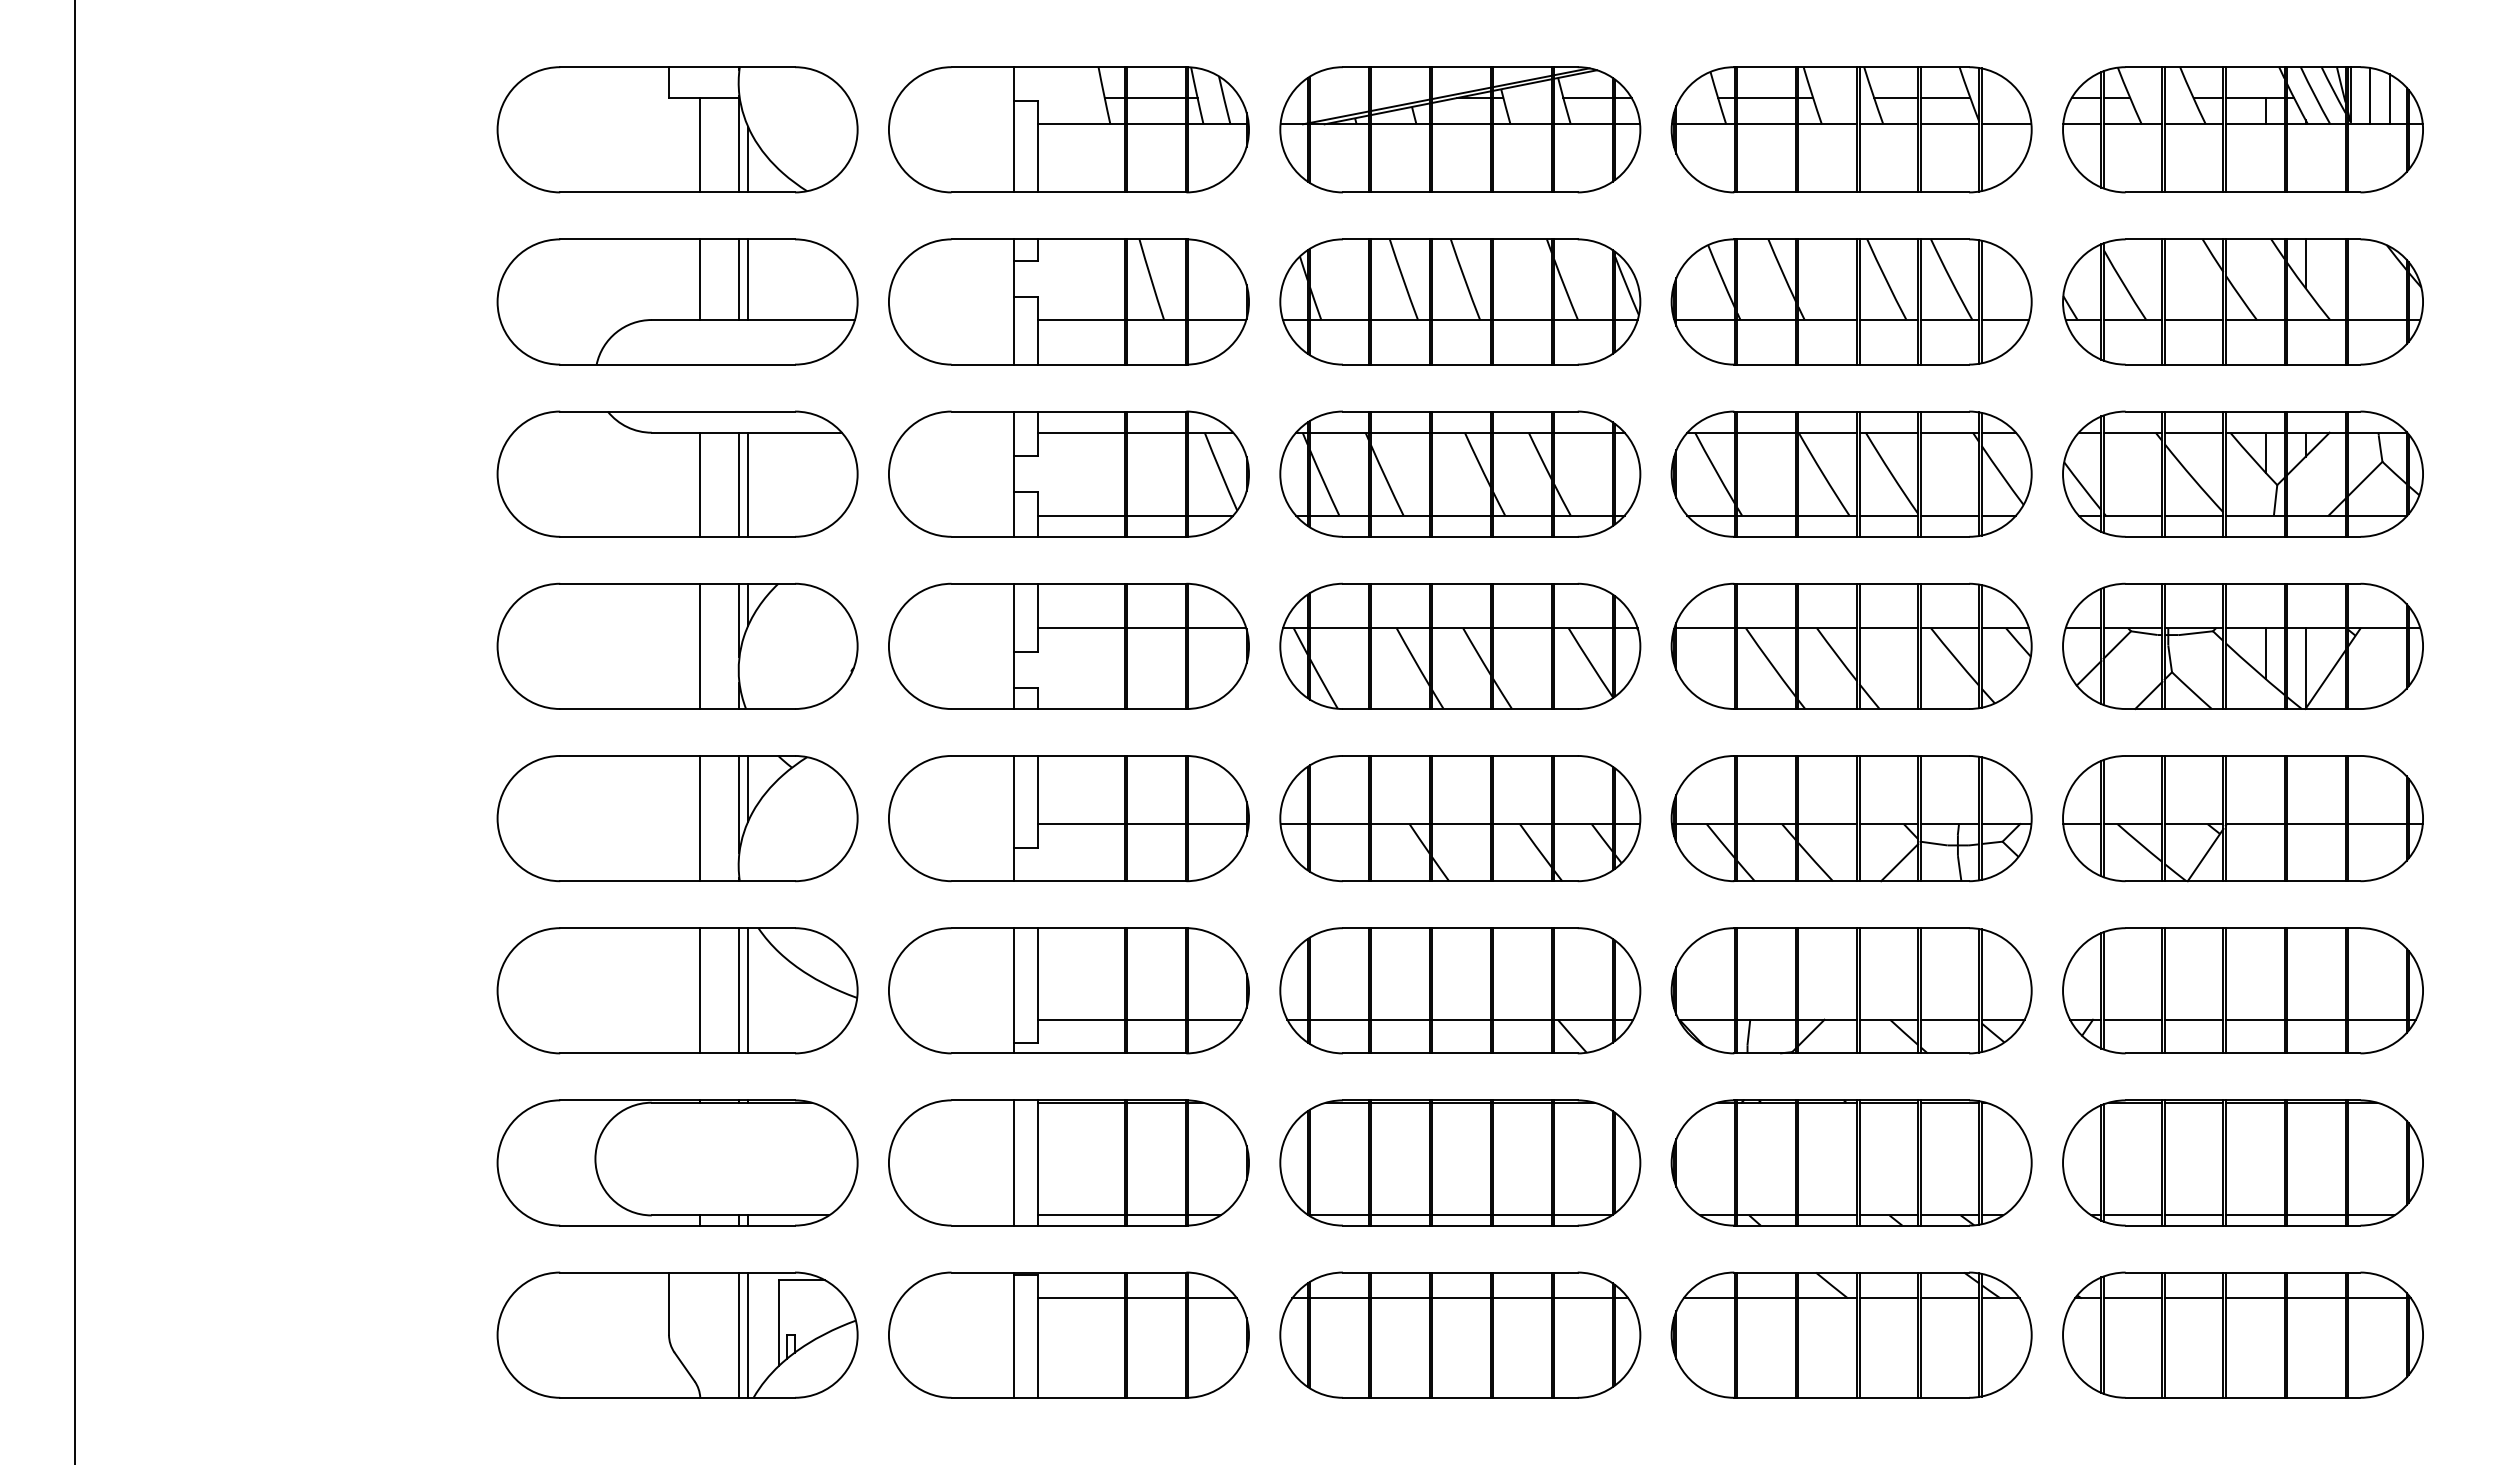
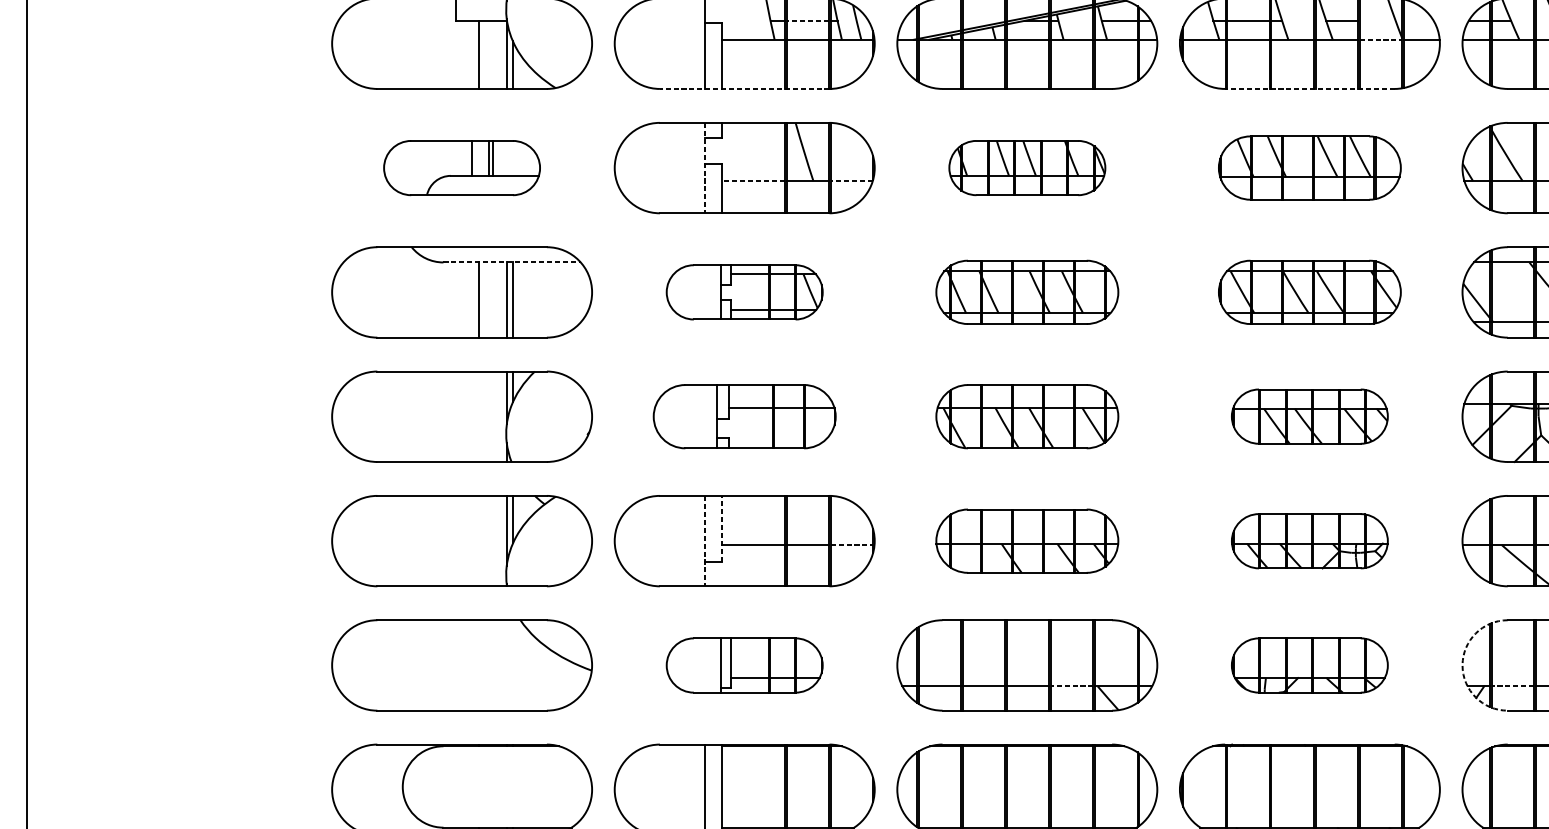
line: (1155, 98) -> (807, 21), solid -> dashed
line: (1945, 98) -> (1377, 21), removed
line: (1950, 124) -> (1381, 39), solid -> dashed
line: (1068, 192) -> (744, 89), solid -> dashed
line: (1851, 192) -> (1309, 89), solid -> dashed
part: (677, 301) -> (462, 167), size x0.6
part: (1460, 301) -> (1027, 167), size x0.6
part: (1851, 301) -> (1309, 167), size x0.7
line: (1014, 302) -> (705, 168), solid -> dashed
line: (1080, 320) -> (753, 181), solid -> dashed
line: (1216, 320) -> (851, 181), solid -> dashed
line: (747, 432) -> (512, 262), solid -> dashed
part: (1068, 473) -> (744, 291), size x0.6
part: (1460, 473) -> (1027, 291), size x0.7
part: (1851, 473) -> (1309, 291), size x0.7
part: (1068, 645) -> (744, 416), size x0.7
part: (1460, 645) -> (1027, 416), size x0.7
part: (1851, 645) -> (1309, 416), size x0.6
line: (700, 646) -> (478, 416), removed
line: (1037, 801) -> (721, 528), solid -> dashed
line: (700, 818) -> (478, 541), removed
line: (1014, 818) -> (705, 541), solid -> dashed
part: (1460, 818) -> (1027, 541), size x0.7
part: (1851, 818) -> (1309, 541), size x0.6
line: (1217, 824) -> (851, 545), solid -> dashed
line: (700, 990) -> (478, 665), removed
line: (739, 990) -> (506, 665), removed
line: (748, 990) -> (513, 665), removed
part: (1068, 990) -> (744, 665), size x0.6
part: (1851, 990) -> (1309, 665), size x0.6
arc: (2063, 990) -> (1462, 665), solid -> dashed
line: (1522, 1019) -> (1072, 686), solid -> dashed
line: (2132, 1019) -> (1512, 686), solid -> dashed

